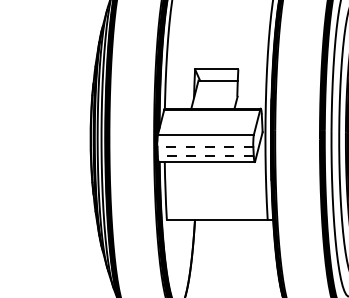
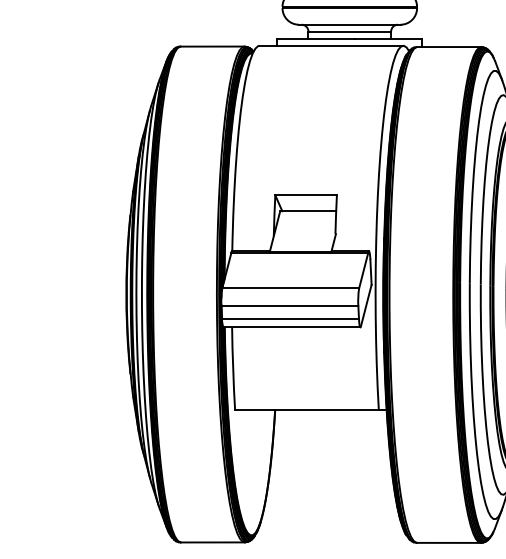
line: (205, 147) -> (289, 306), dashed -> solid
line: (205, 156) -> (290, 319), dashed -> solid

